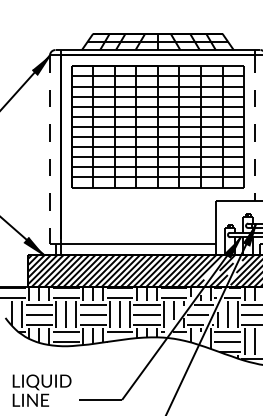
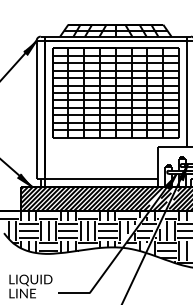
line: (255, 128) -> (187, 94), dashed -> solid
line: (49, 150) -> (36, 110), dashed -> solid

